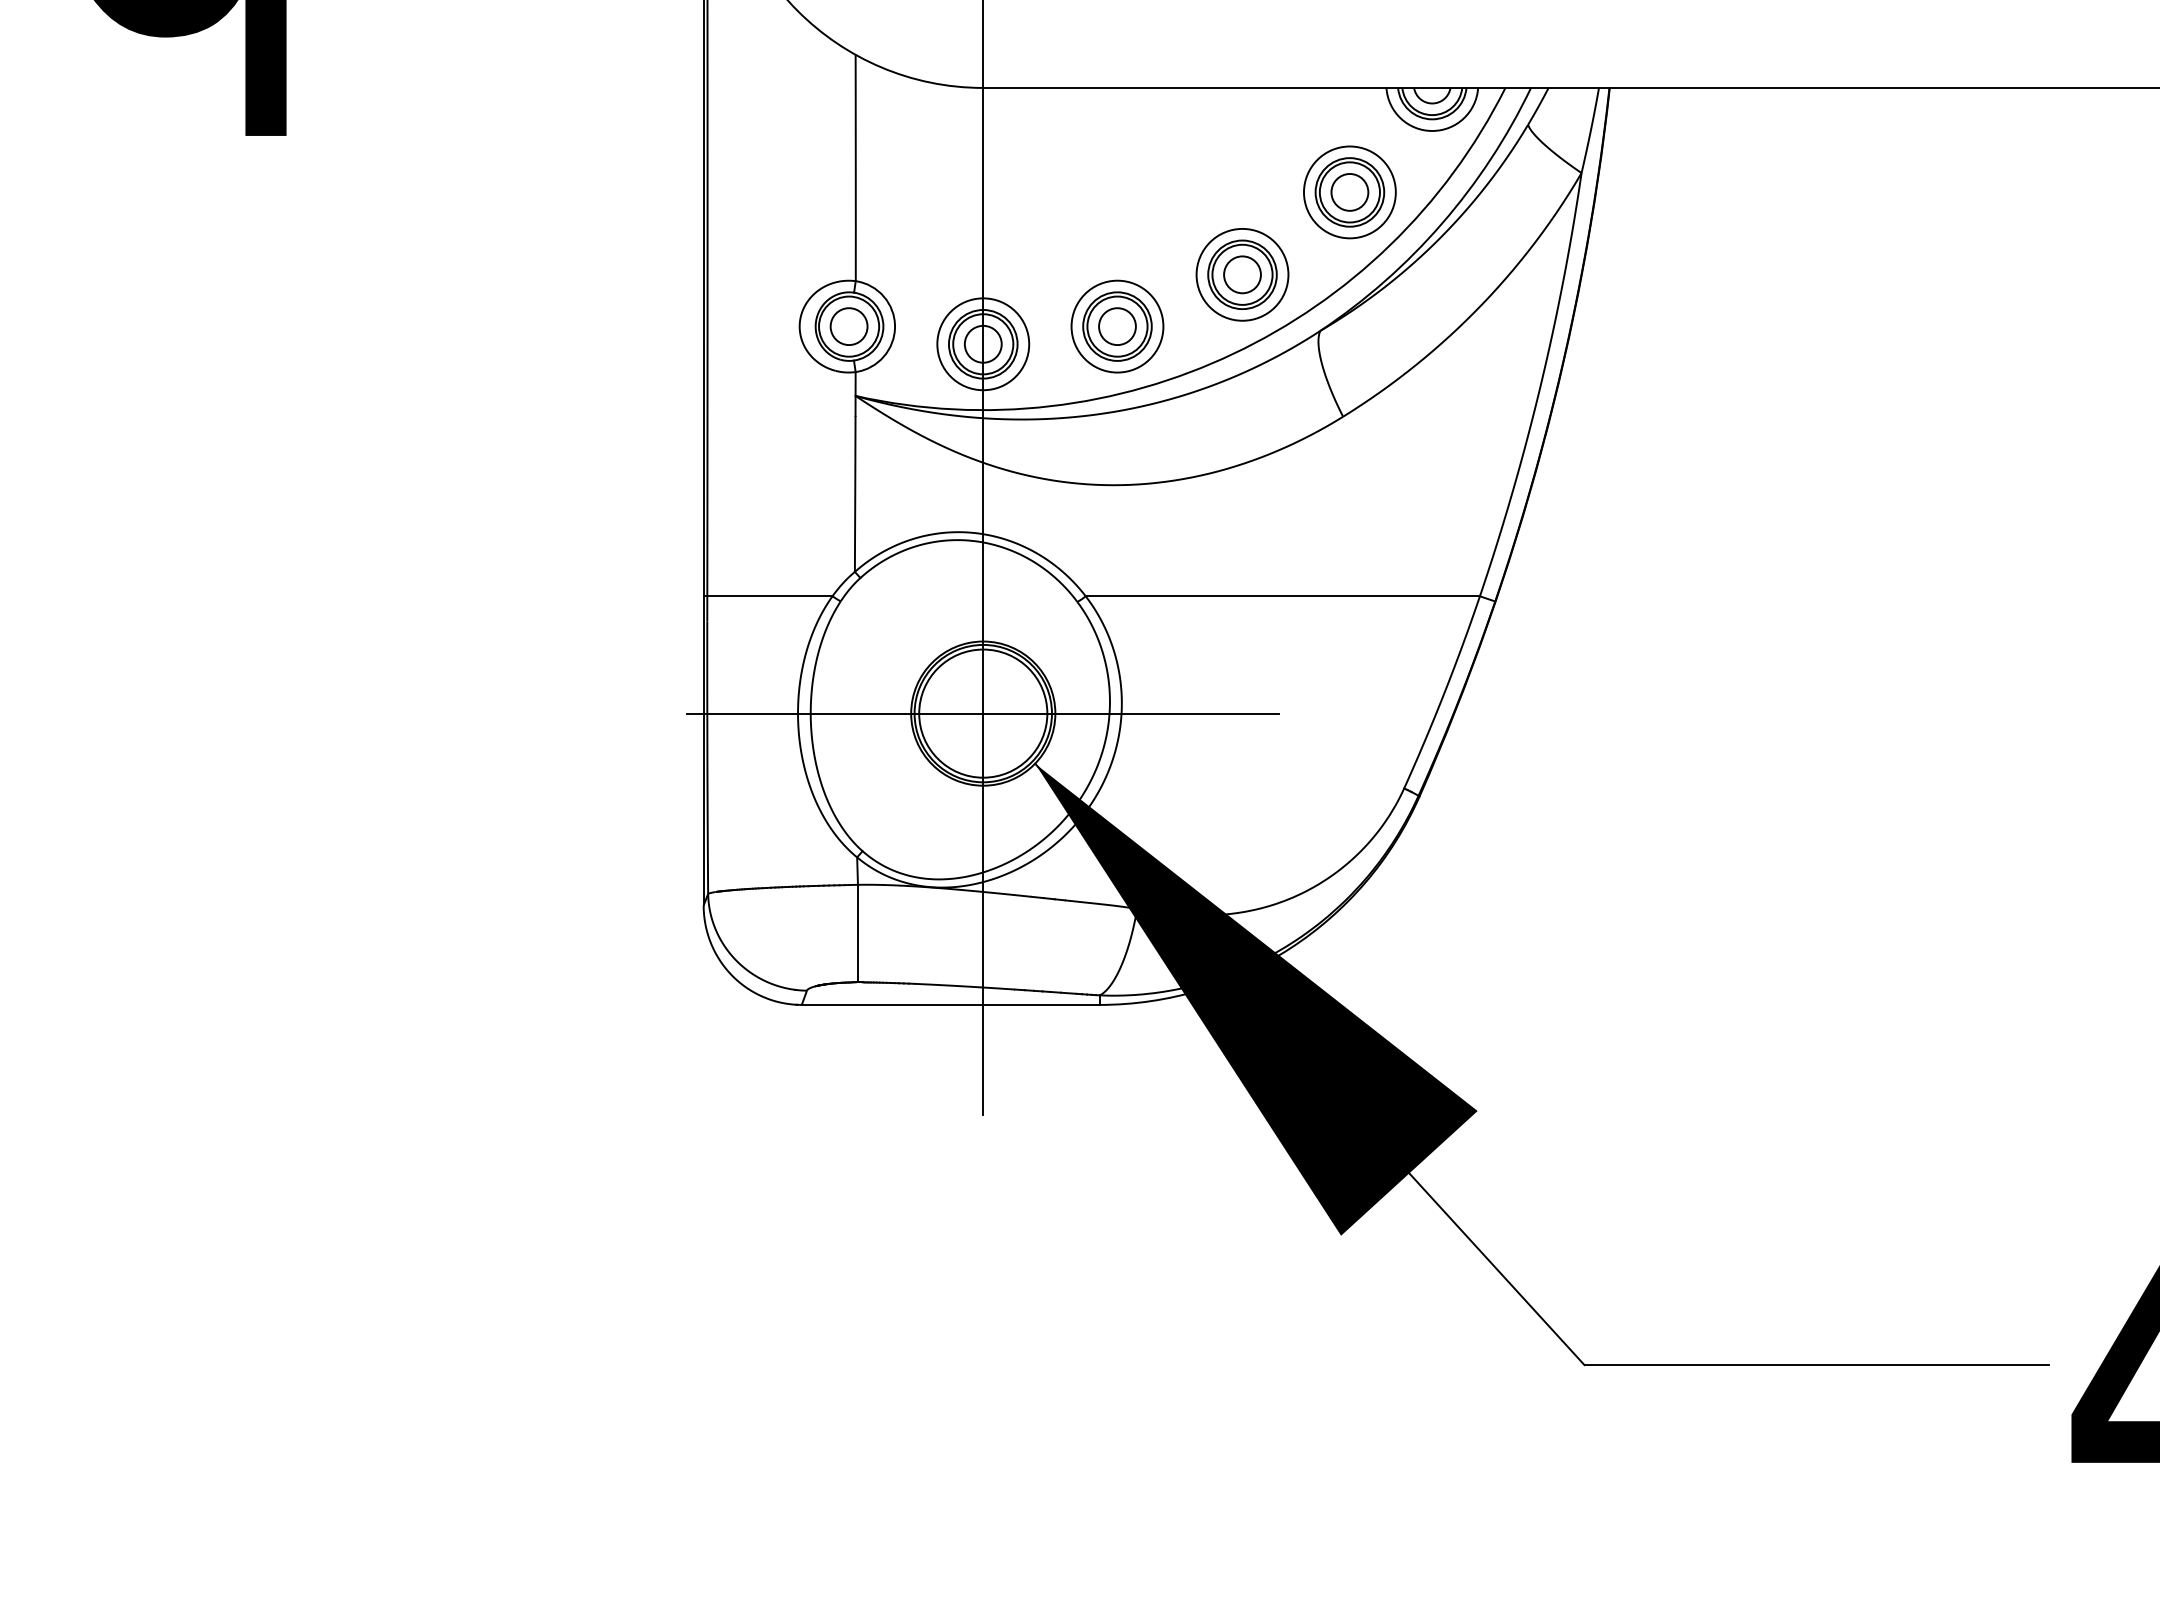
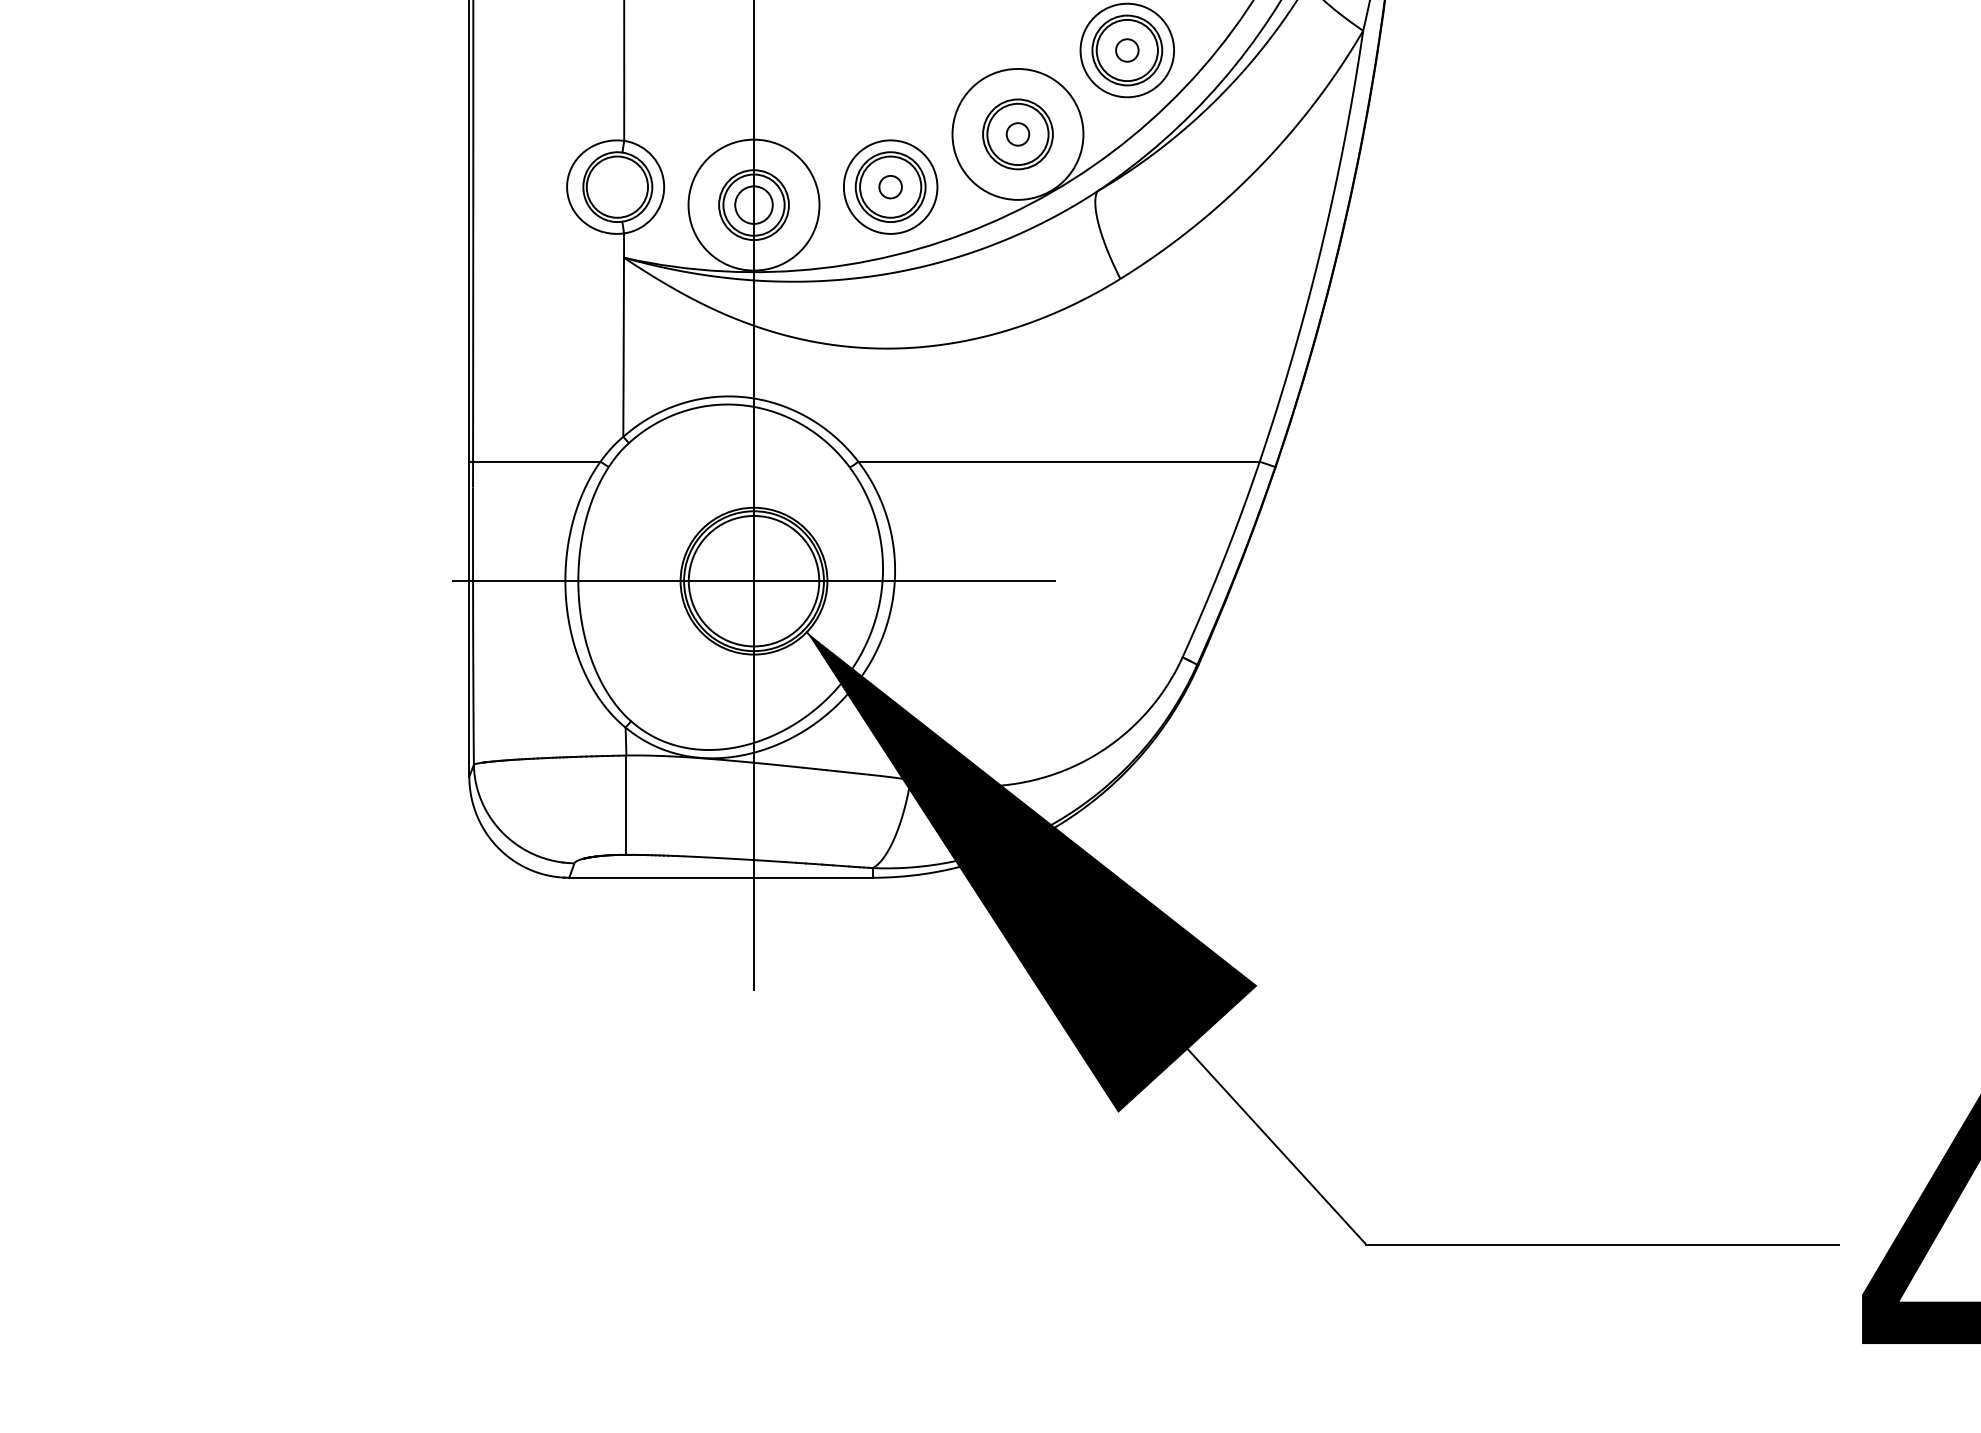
circle: (1349, 191) -> (1126, 49), size x0.6
circle: (1242, 274) -> (1017, 134), size x0.6
circle: (1242, 274) -> (1017, 134), size x1.4
circle: (848, 326) -> (616, 187), removed
circle: (1117, 326) -> (890, 187), size x0.6
circle: (983, 344) -> (754, 205), size x1.4

